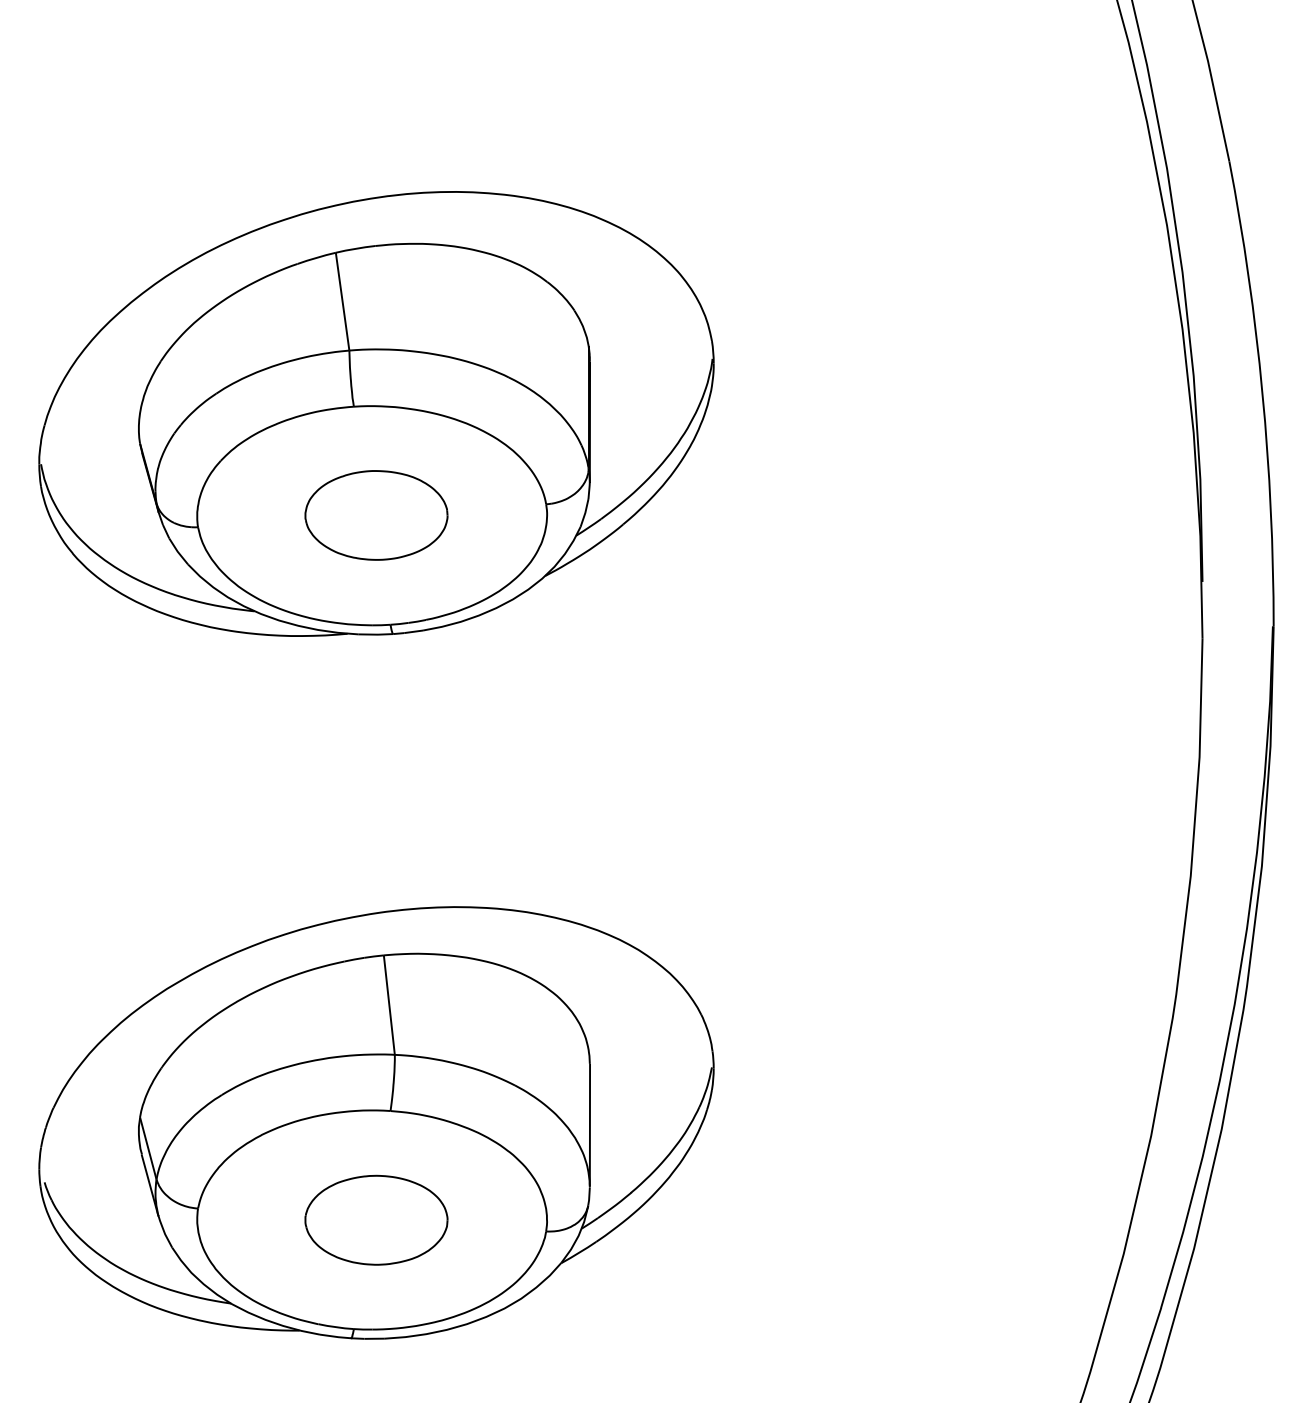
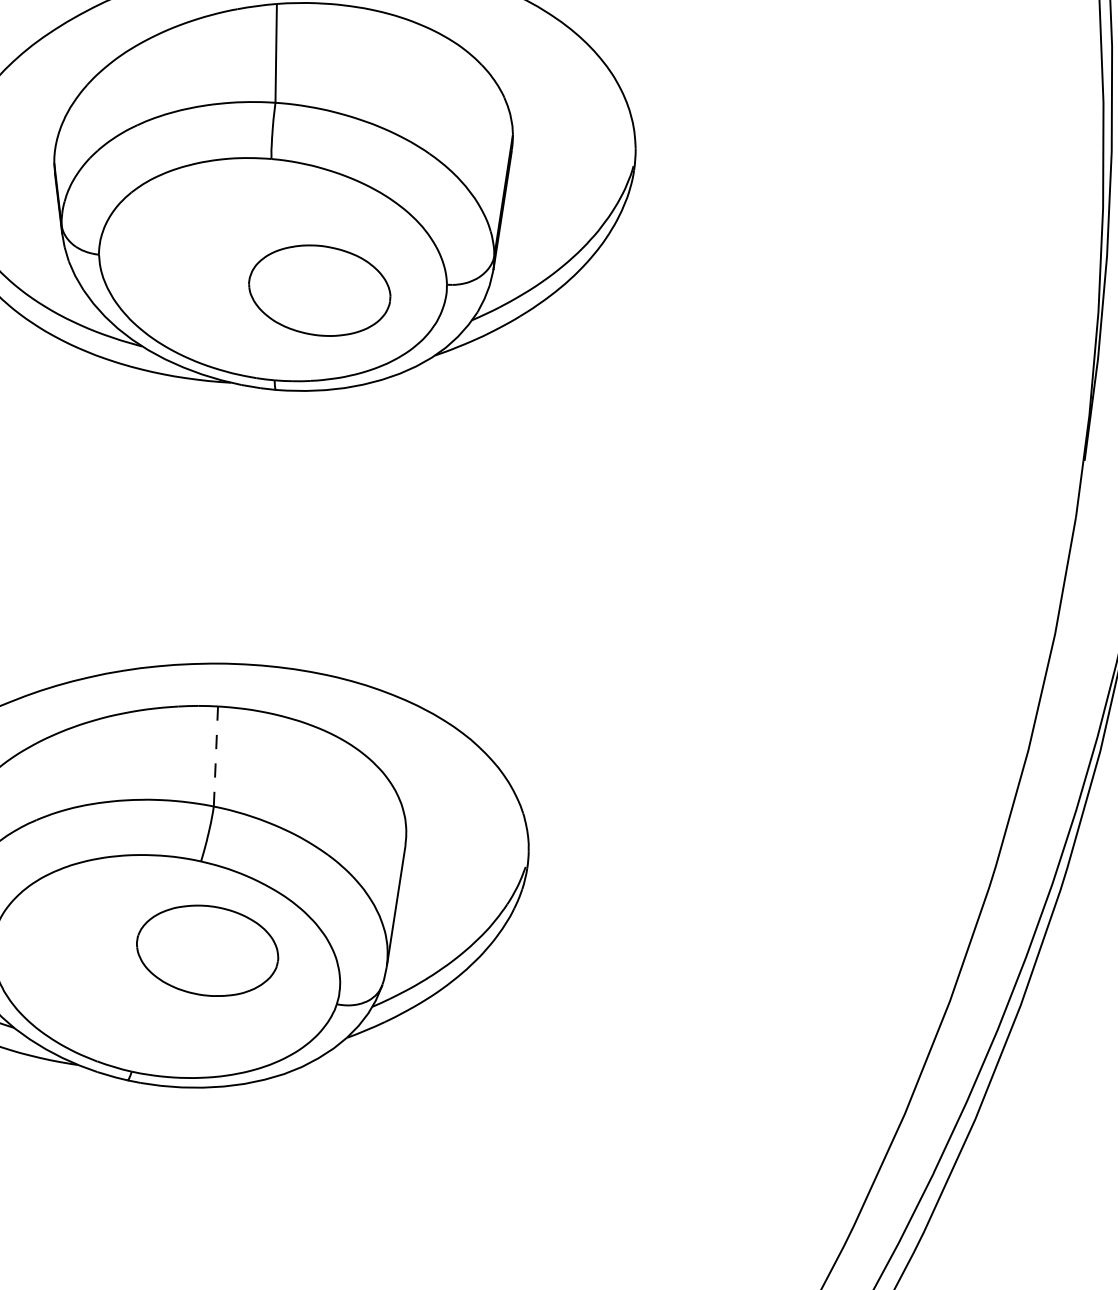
part: (376, 515) -> (319, 290), moved
line: (389, 1005) -> (216, 756), solid -> dashed
part: (376, 1219) -> (207, 950), moved

